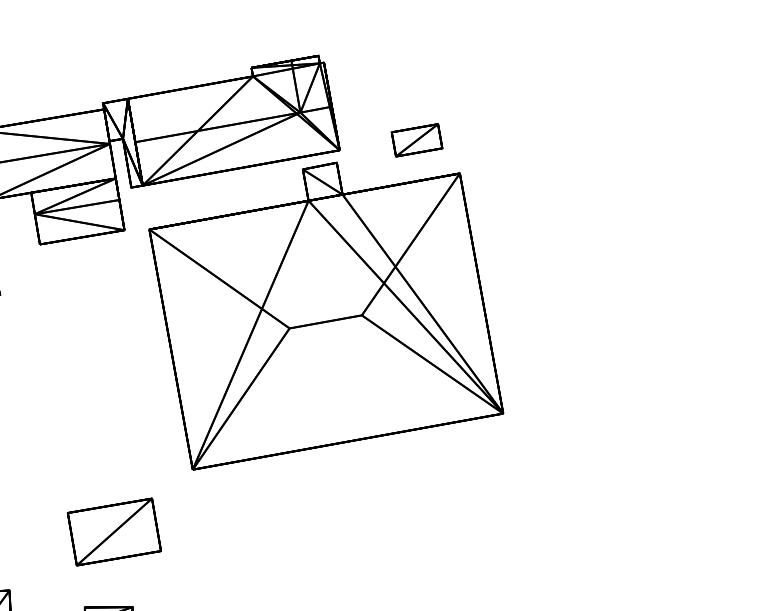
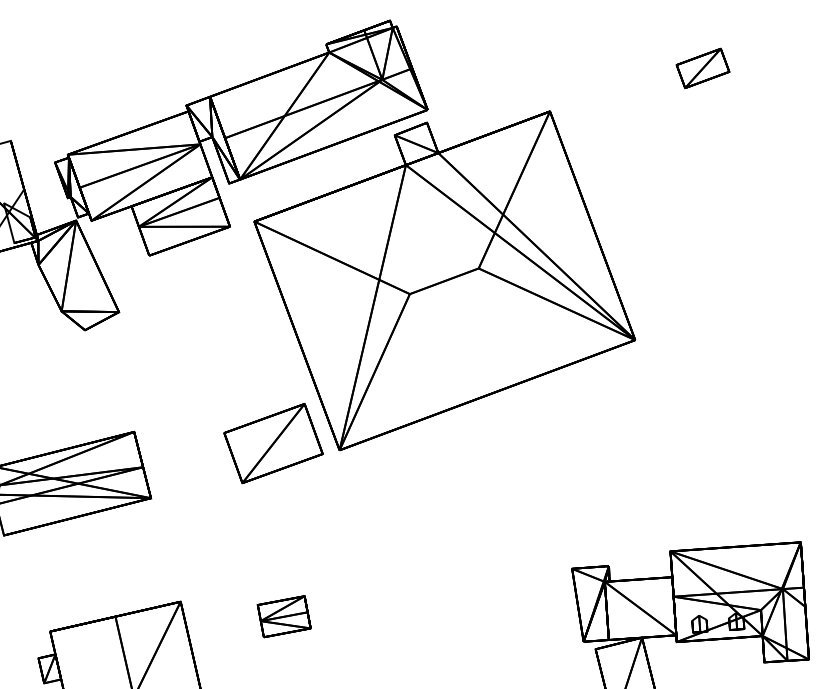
part: (416, 140) -> (702, 68), moved
part: (114, 531) -> (273, 443), moved

